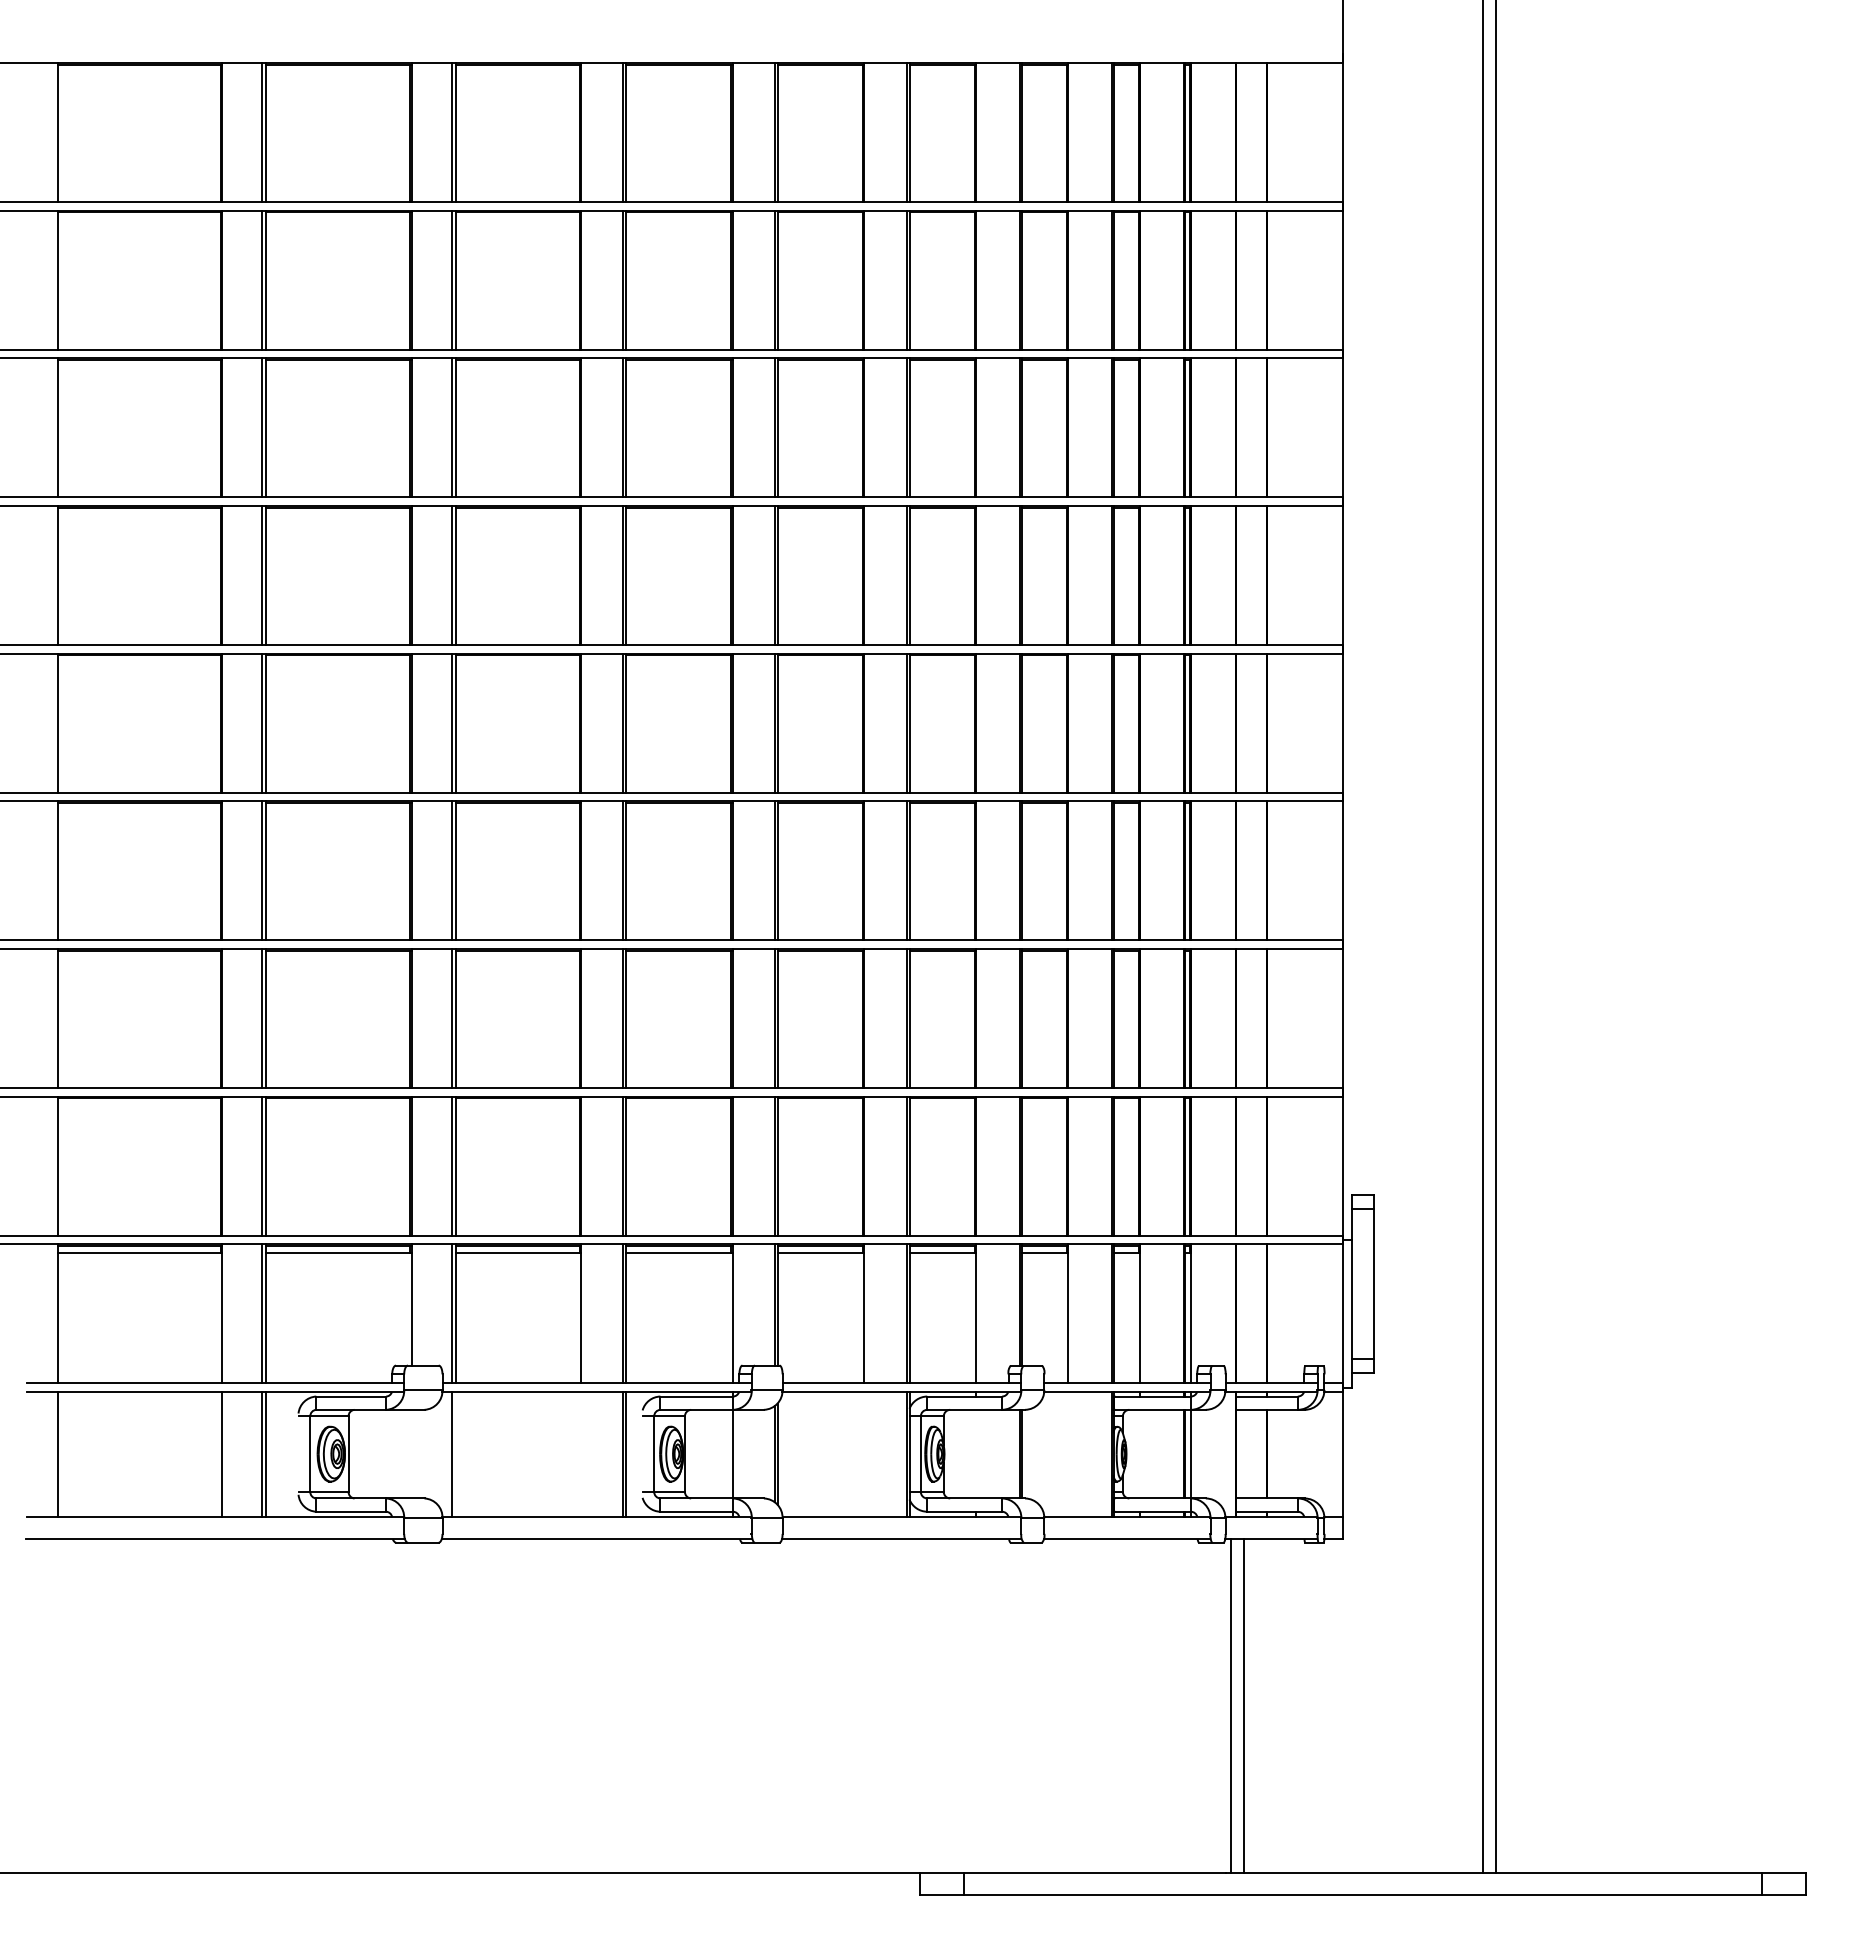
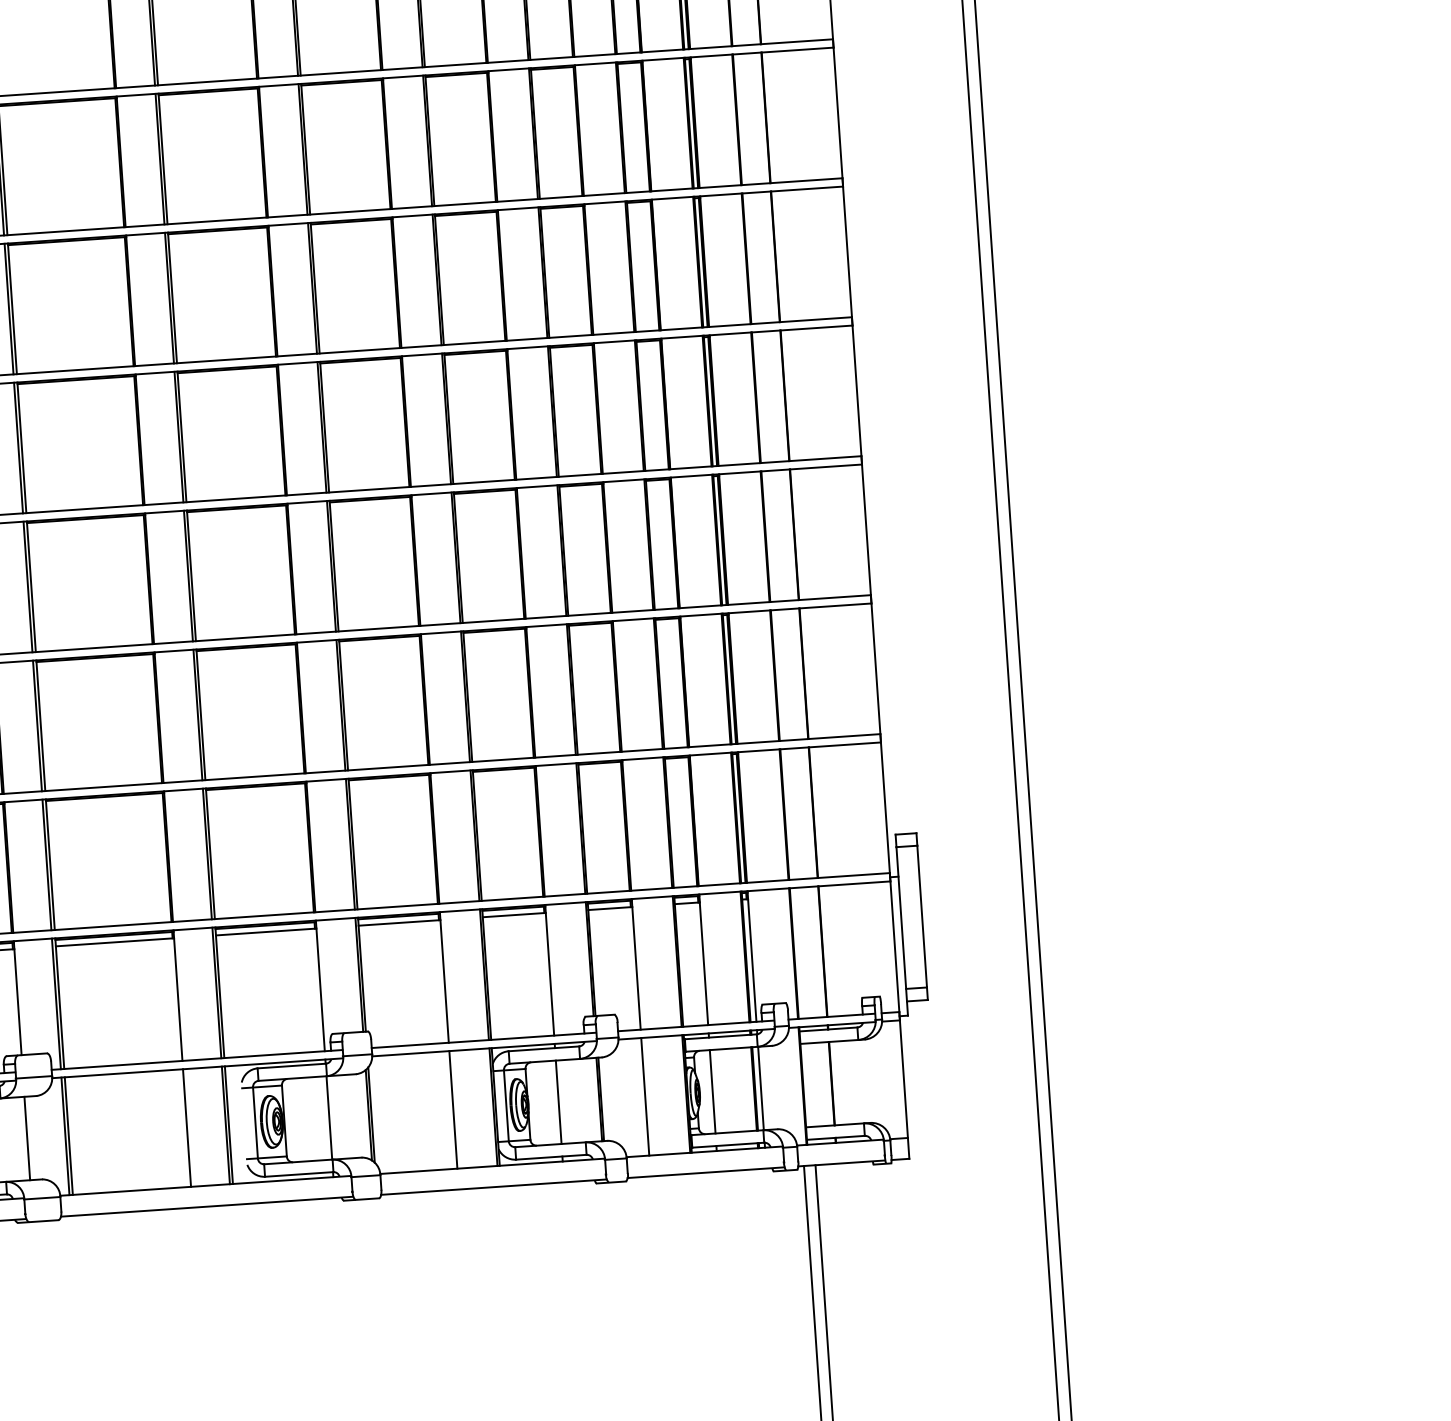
line: (411, 1453) -> (27, 1137), added
line: (976, 1453) -> (558, 1101), added
line: (1140, 1453) -> (713, 1091), added
line: (455, 1454) -> (68, 1136), added
line: (581, 1454) -> (187, 1127), added
line: (864, 1454) -> (453, 1109), added
line: (1068, 1454) -> (645, 1096), added

